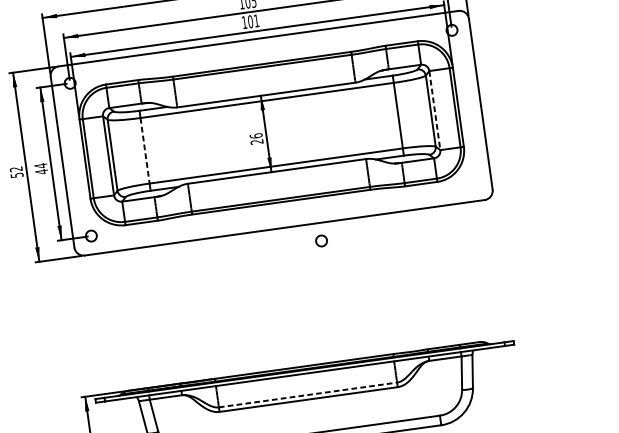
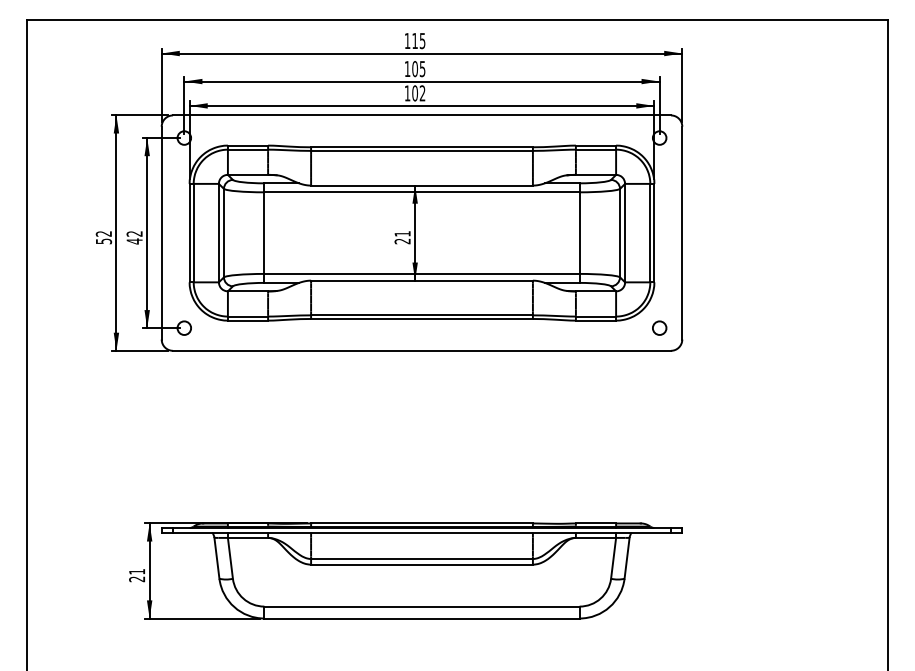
text: (256, 21) -> (422, 93), 101 -> 102
line: (435, 110) -> (625, 233), dashed -> solid
text: (256, 135) -> (402, 233), 26 -> 21
line: (145, 151) -> (264, 233), dashed -> solid
text: (40, 165) -> (134, 233), 44 -> 42
circle: (321, 240) -> (659, 327), moved
line: (308, 394) -> (422, 558), dashed -> solid

